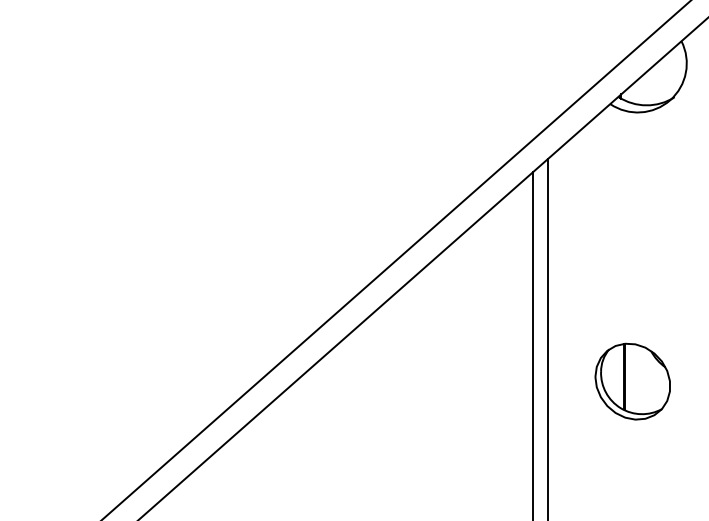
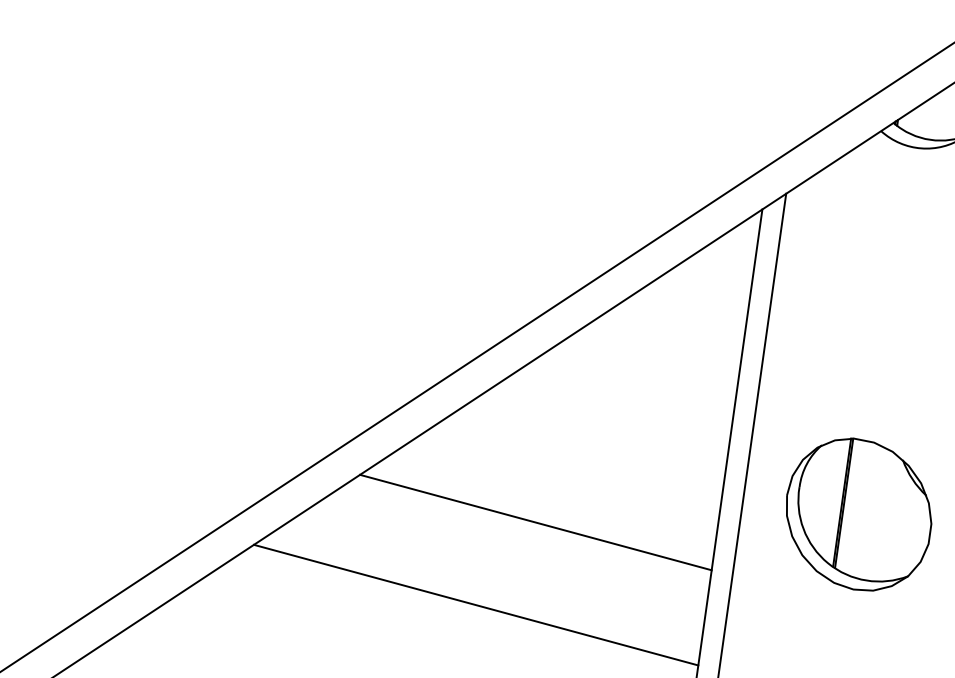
part: (632, 381) -> (858, 514), size x1.43
line: (401, 419) -> (535, 521), added
line: (366, 485) -> (474, 605), added

